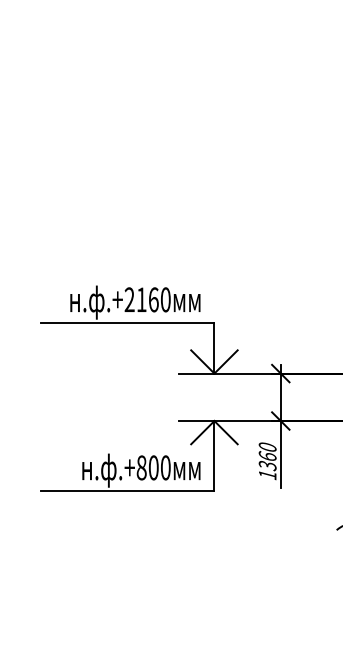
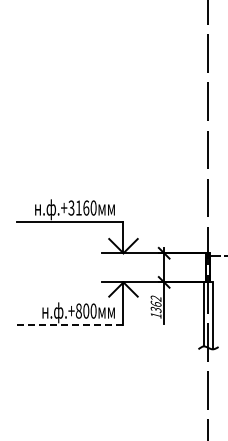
text: (129, 300) -> (71, 208), .+2160 -> .+3160
text: (268, 447) -> (156, 298), 1360 -> 1362
line: (126, 491) -> (69, 325), solid -> dashed

